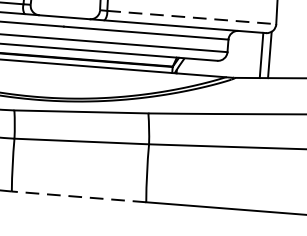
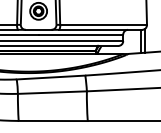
line: (193, 16) -> (104, 24), dashed -> solid
line: (79, 197) -> (53, 121), dashed -> solid

